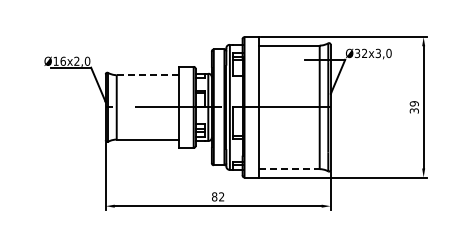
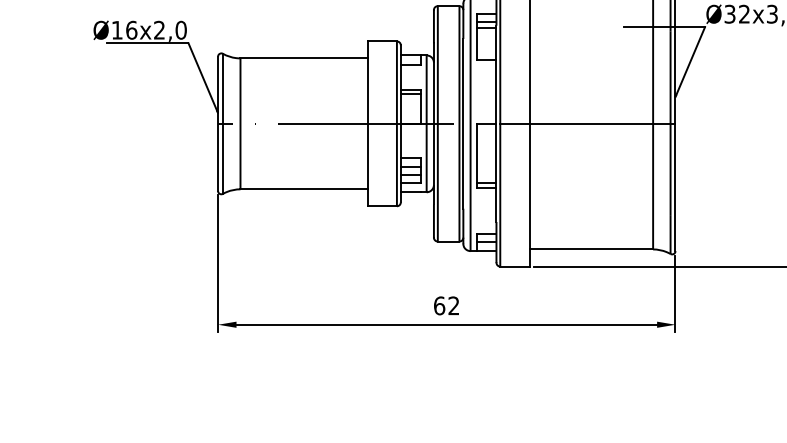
line: (148, 75) -> (305, 59), dashed -> solid
line: (289, 169) -> (591, 250), dashed -> solid
text: (214, 196) -> (439, 305), 82 -> 62

